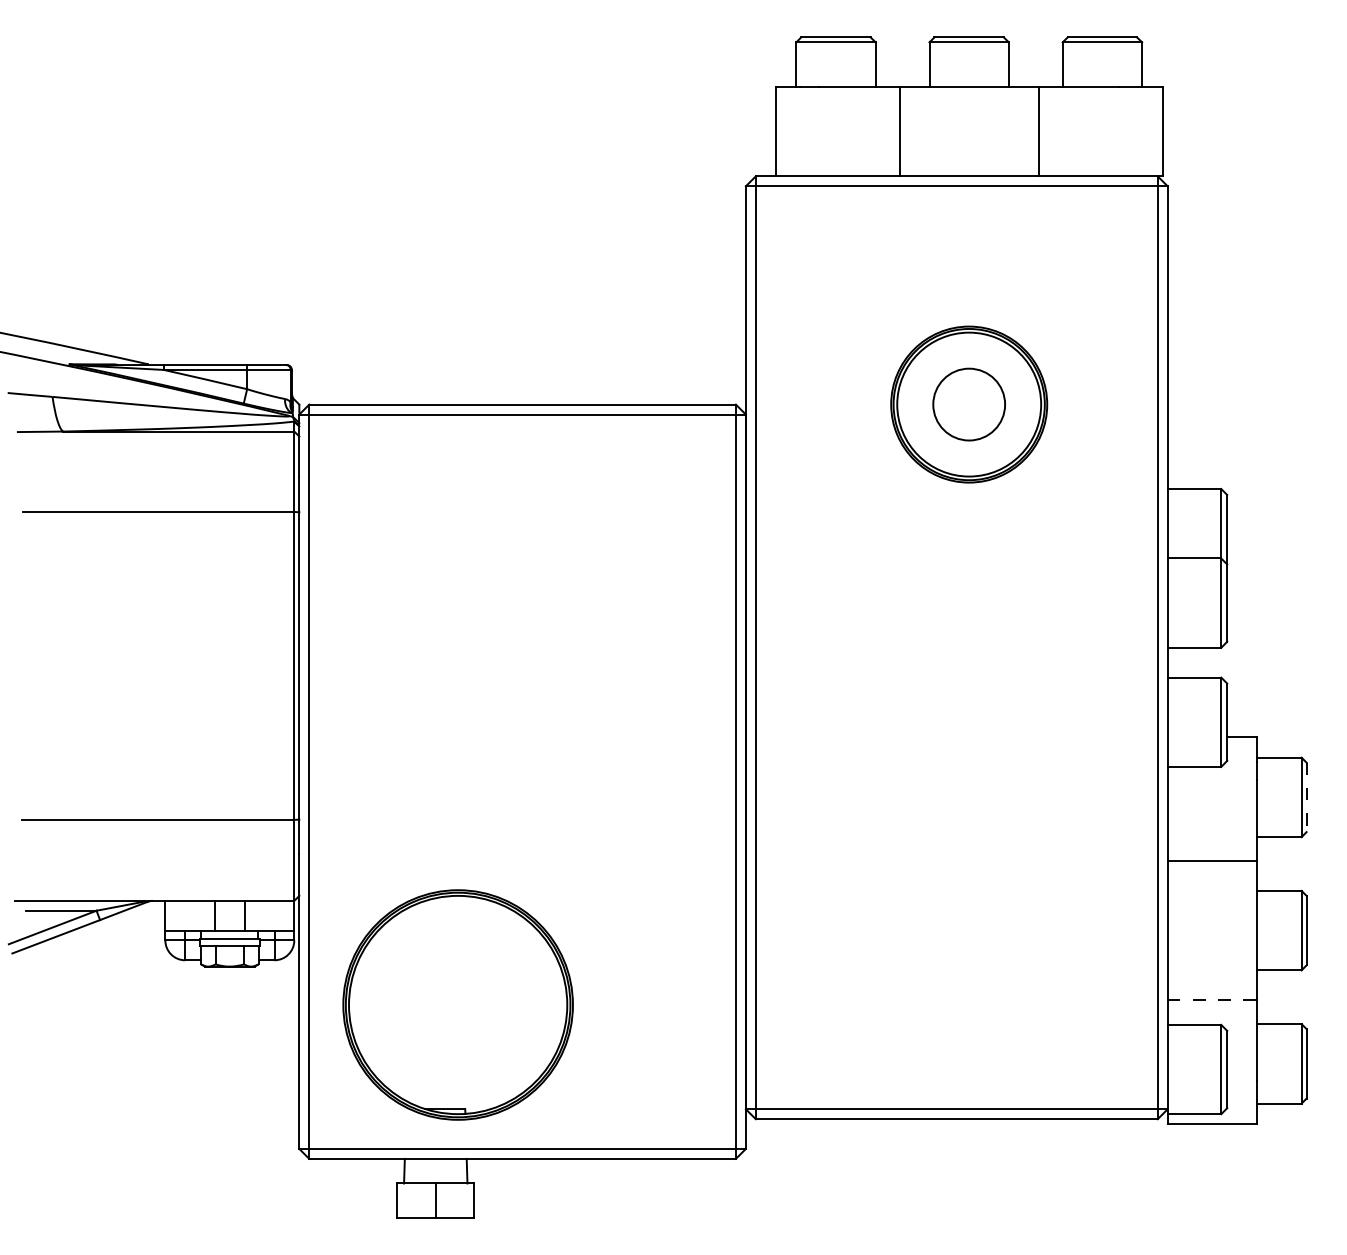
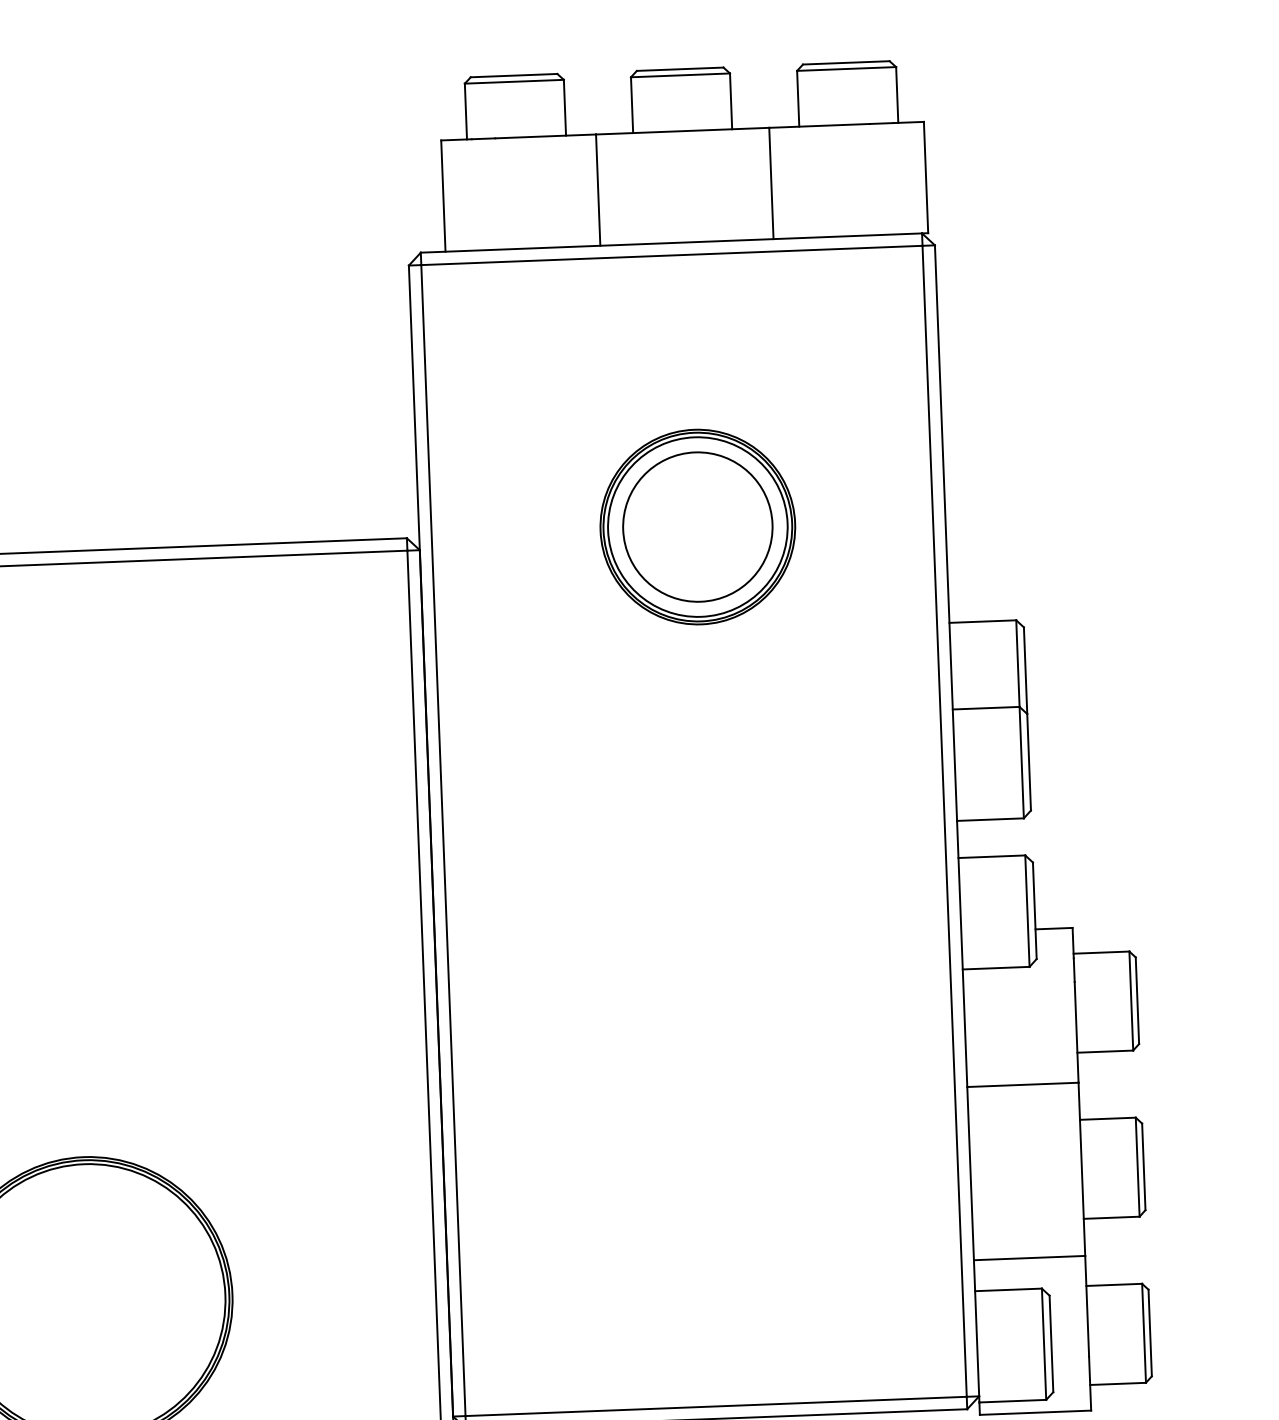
circle: (969, 404) -> (698, 526), size x1.67
line: (1306, 797) -> (1137, 1000), dashed -> solid
line: (1212, 1000) -> (1029, 1258), dashed -> solid

